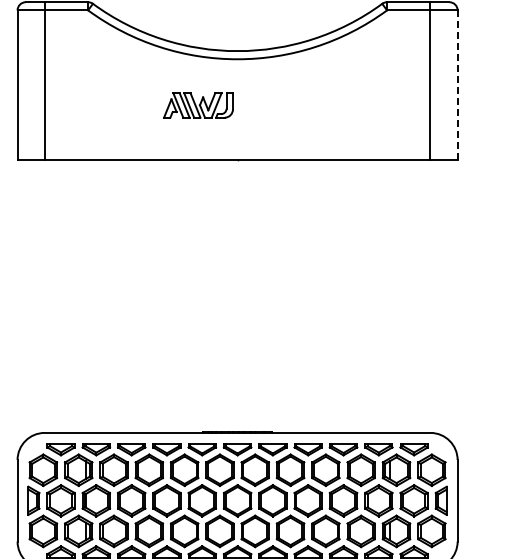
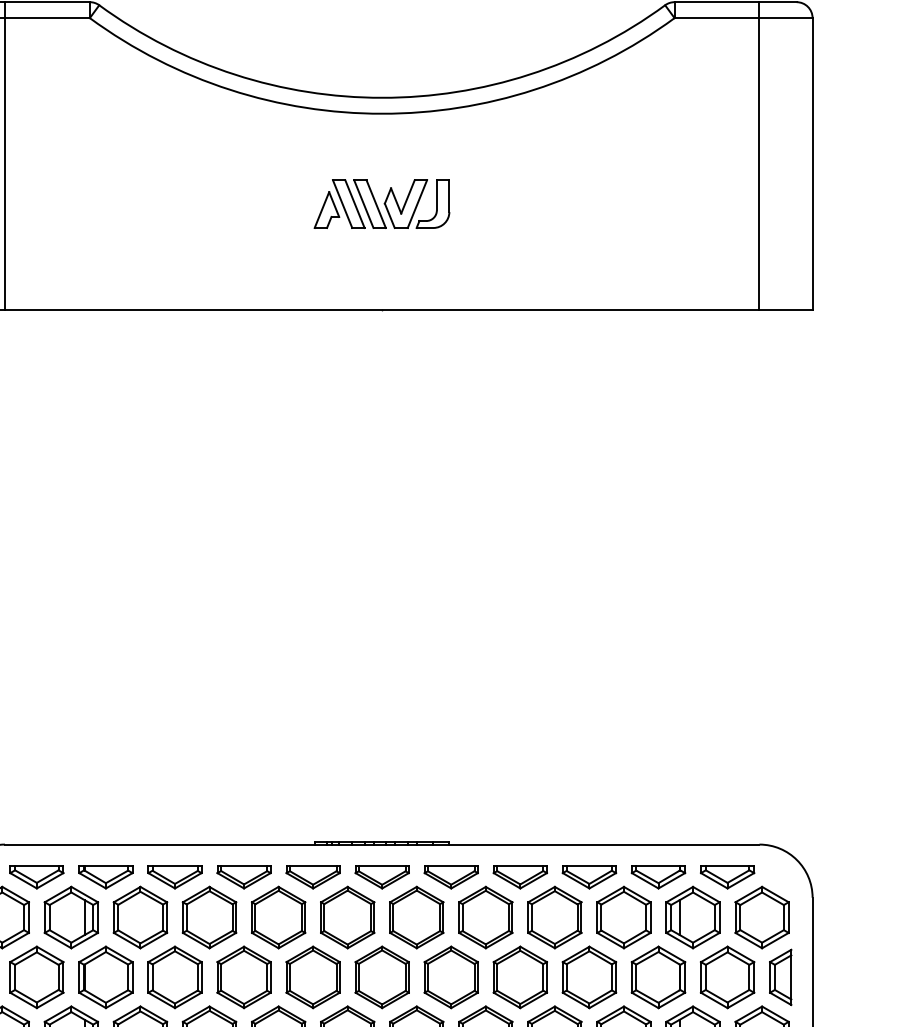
line: (457, 85) -> (812, 165), dashed -> solid
part: (198, 105) -> (382, 204), moved

